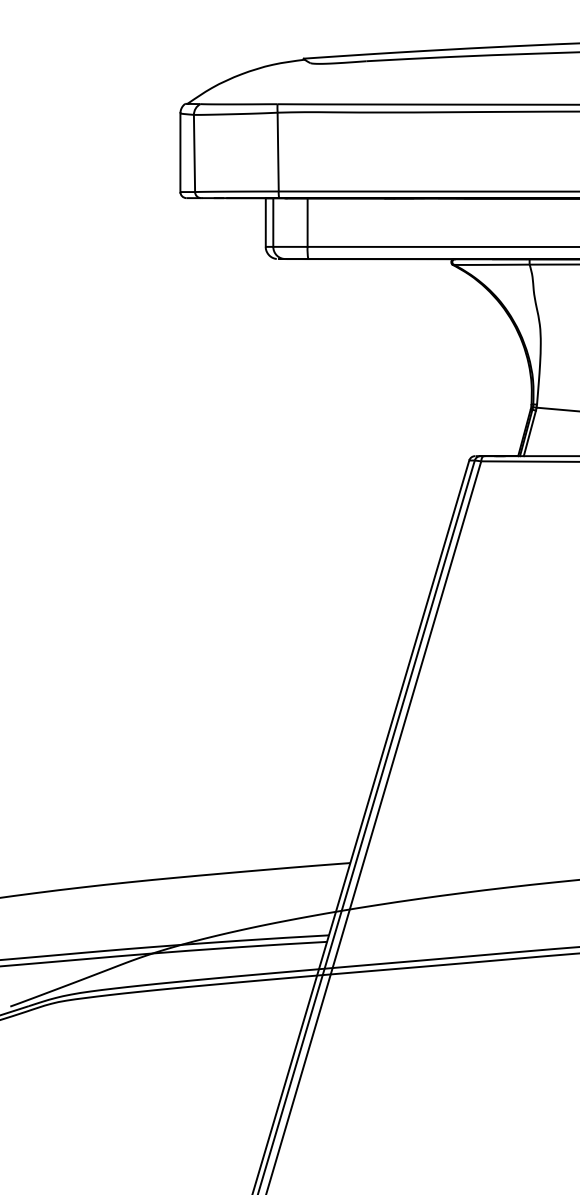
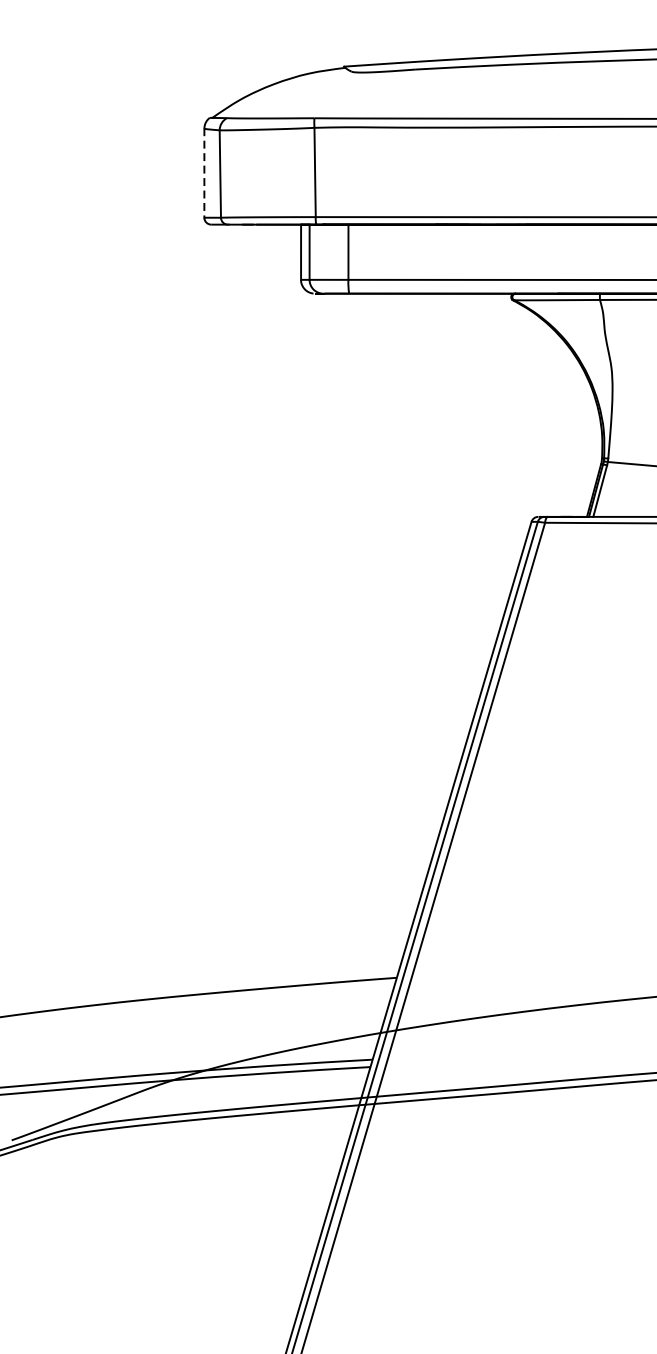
line: (180, 152) -> (204, 172), solid -> dashed

